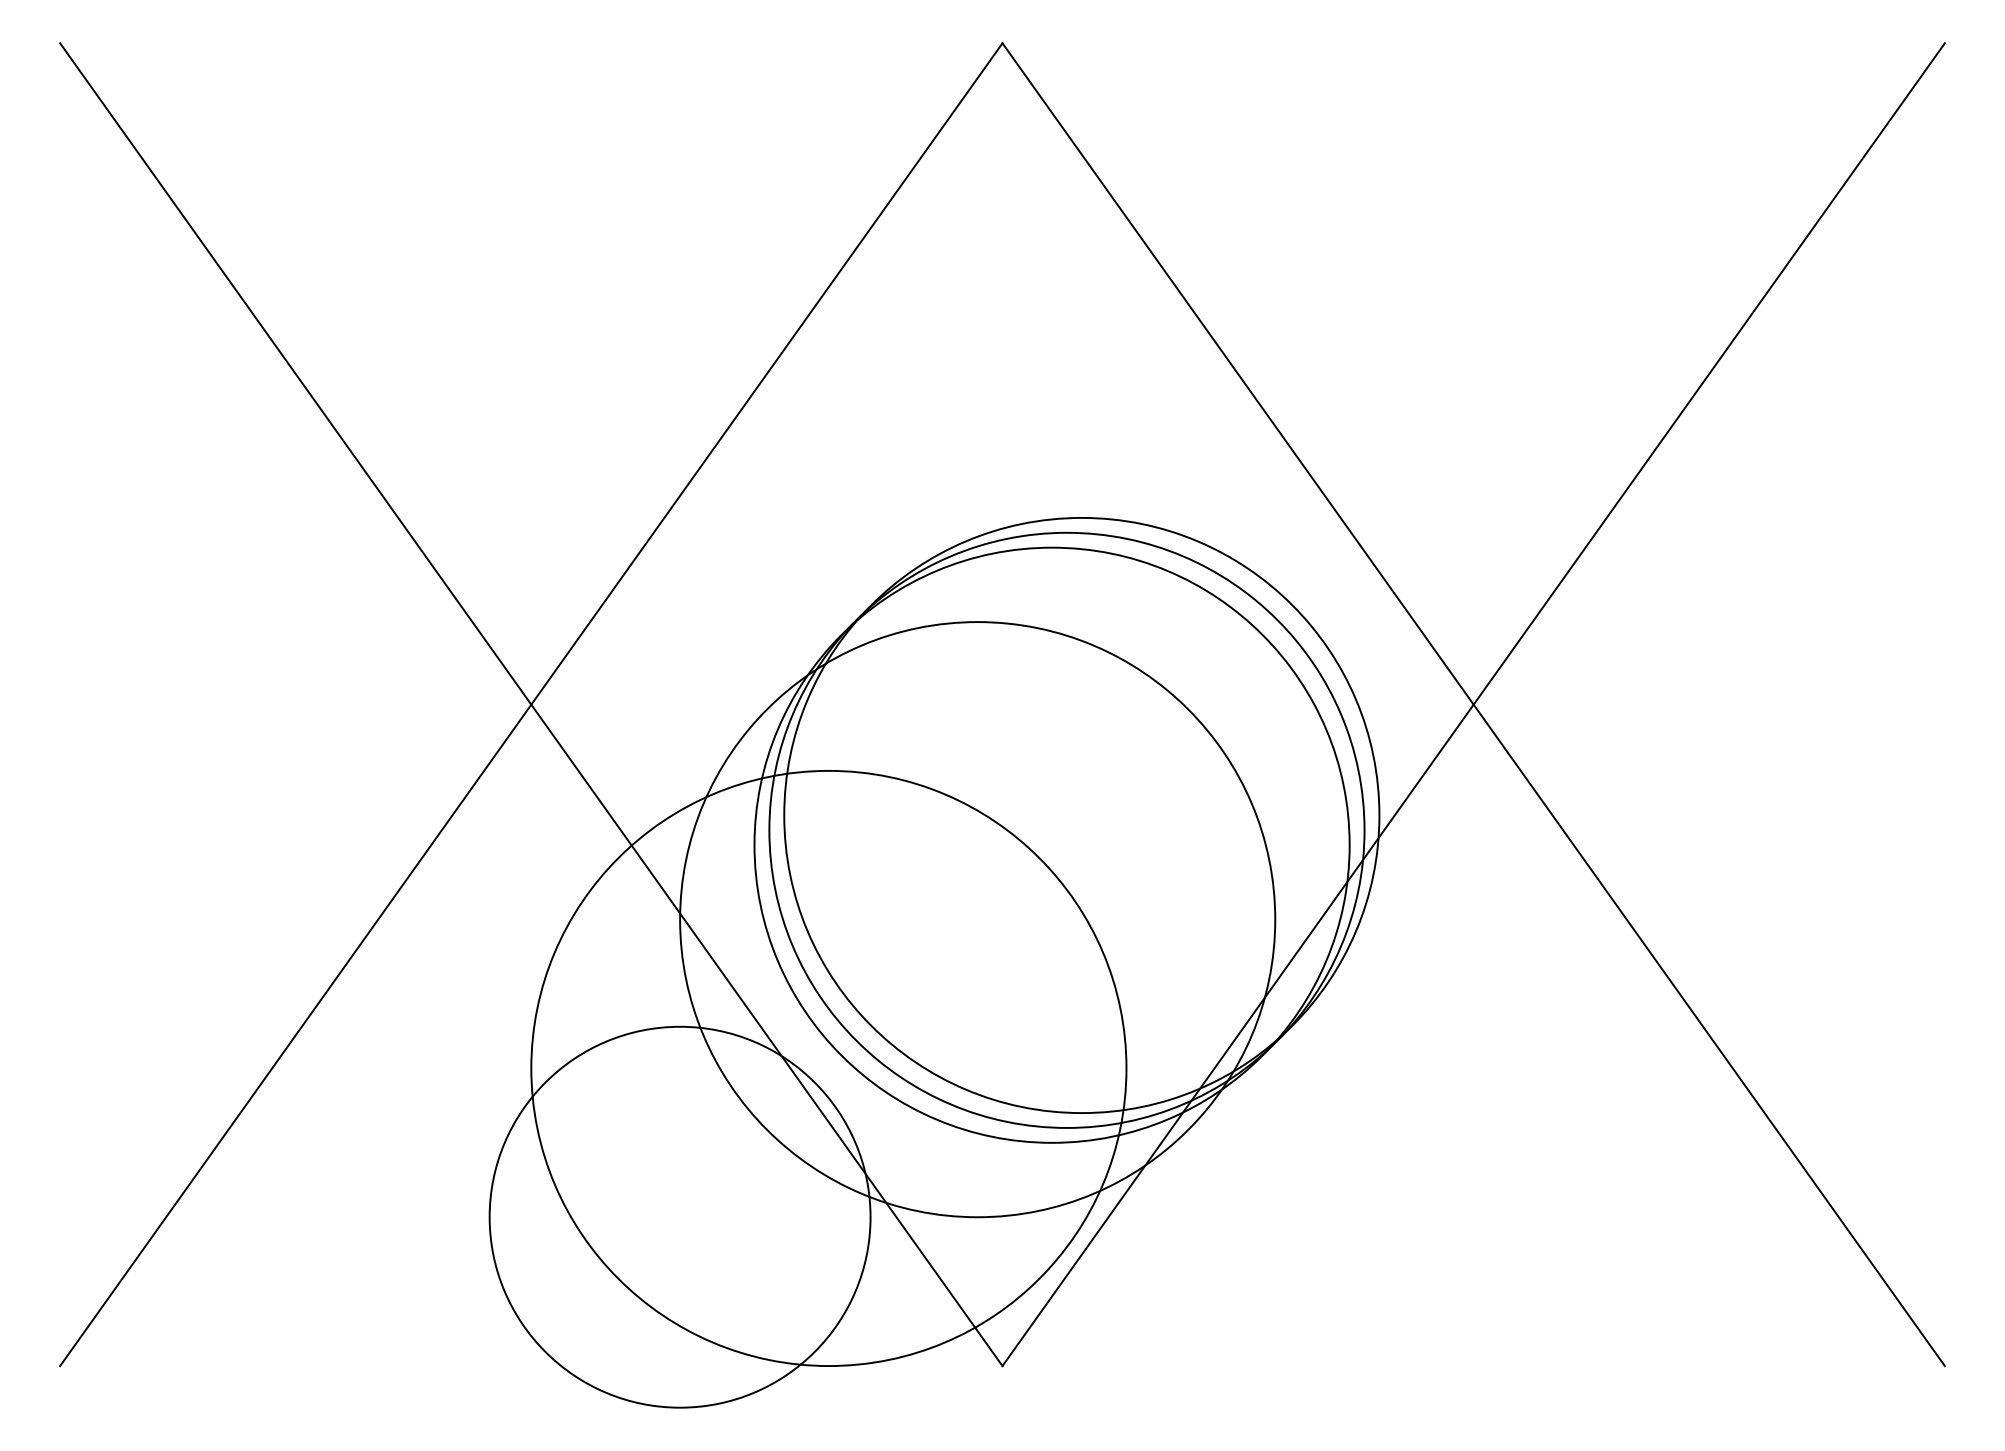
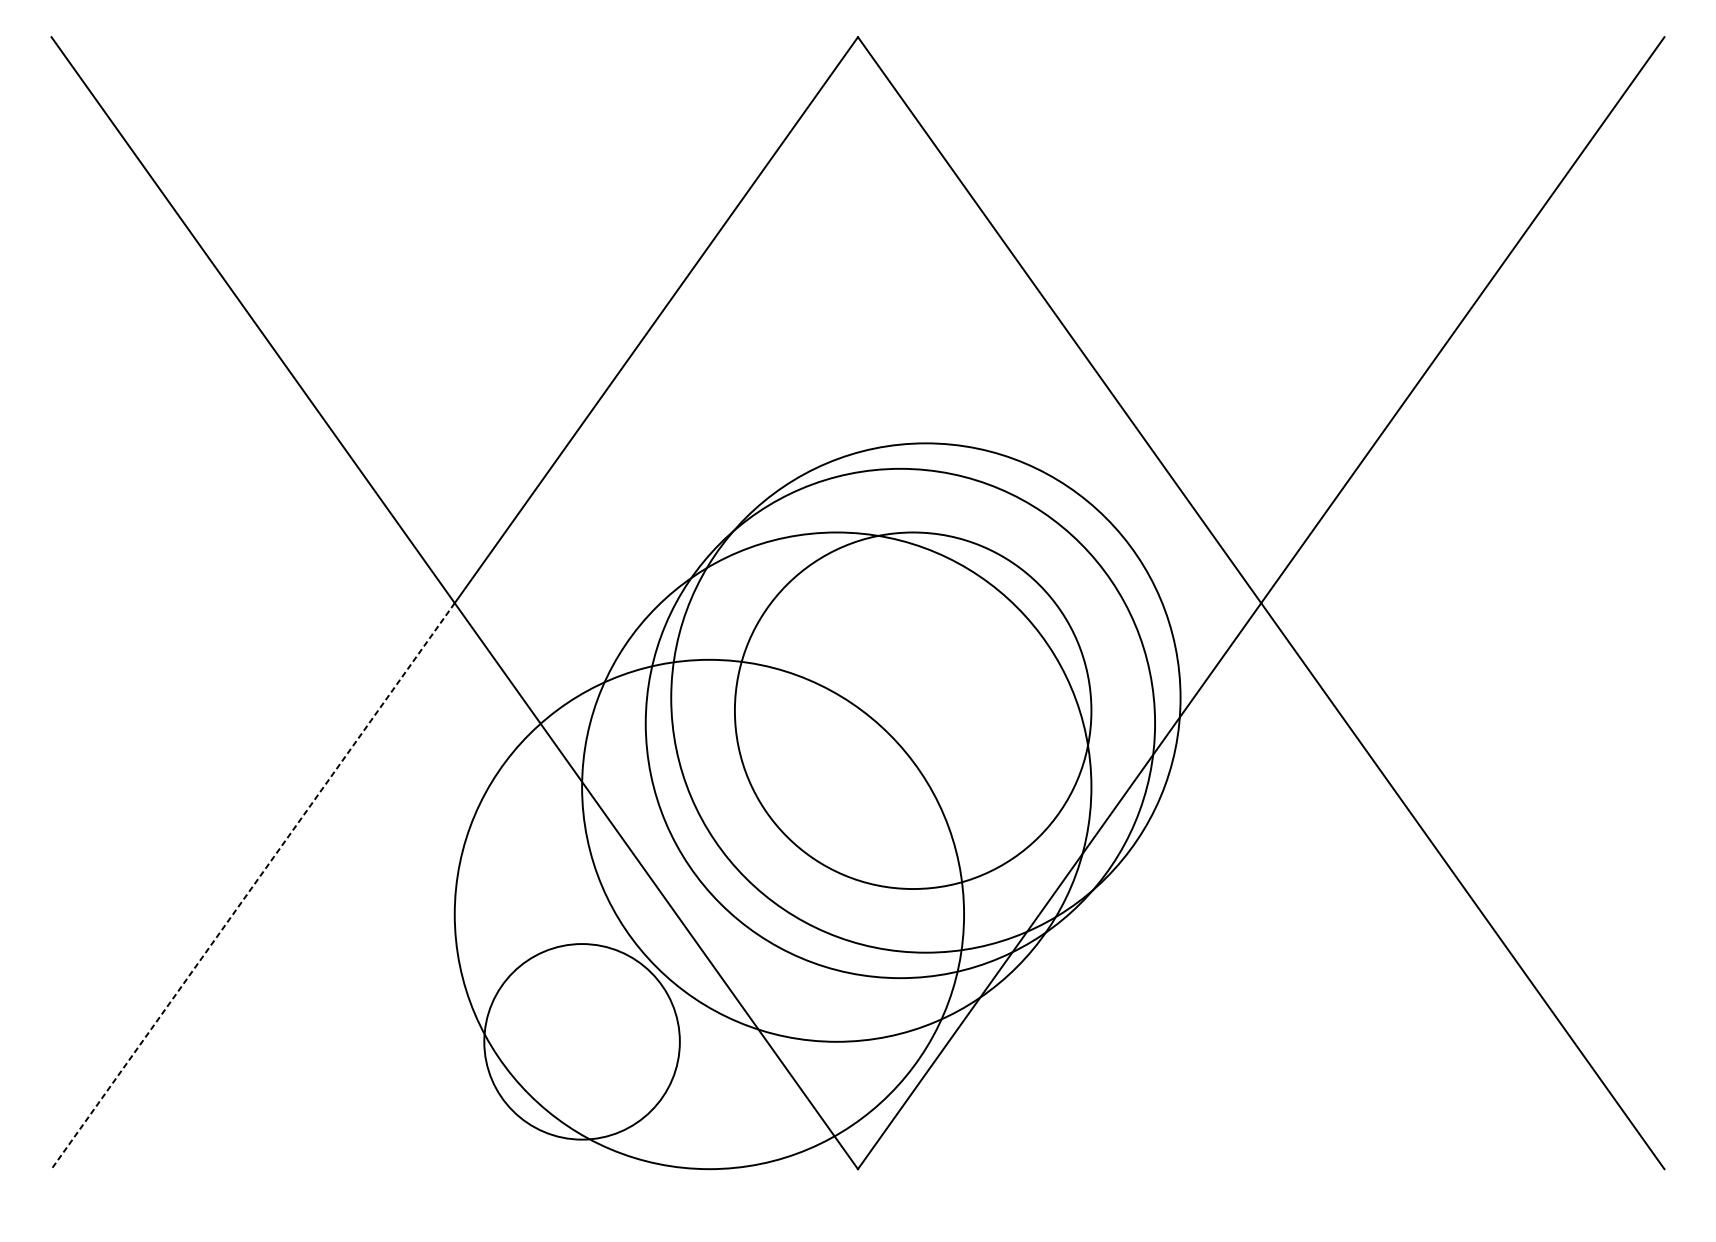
circle: (1066, 829) -> (912, 710), size x0.7
line: (295, 1035) -> (252, 886), solid -> dashed
circle: (679, 1216) -> (581, 1041), size x0.6

